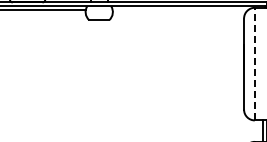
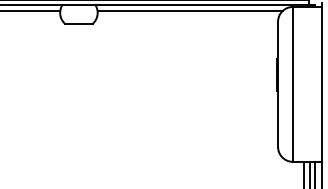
line: (179, 10) -> (189, 10), added
line: (254, 63) -> (292, 83), dashed -> solid

